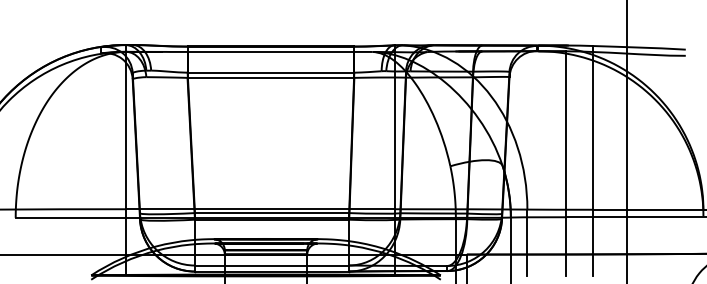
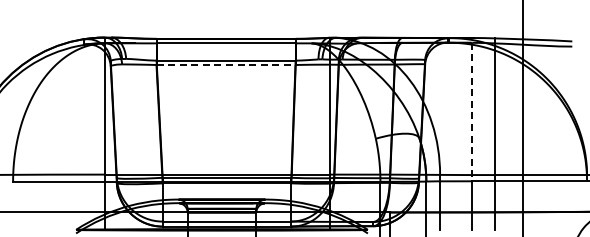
line: (271, 78) -> (226, 65), solid -> dashed
line: (566, 134) -> (472, 112), solid -> dashed

